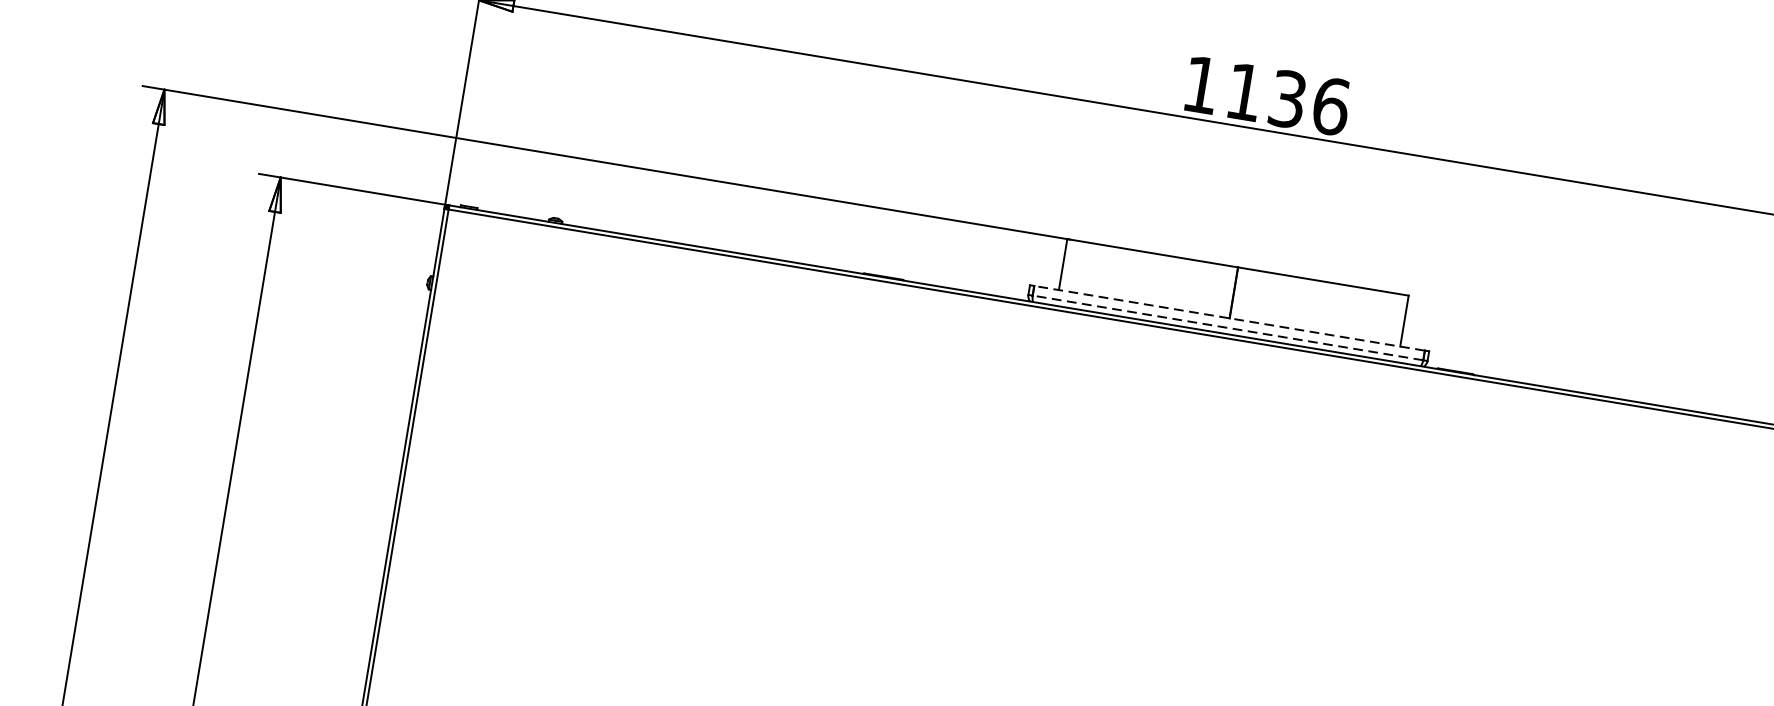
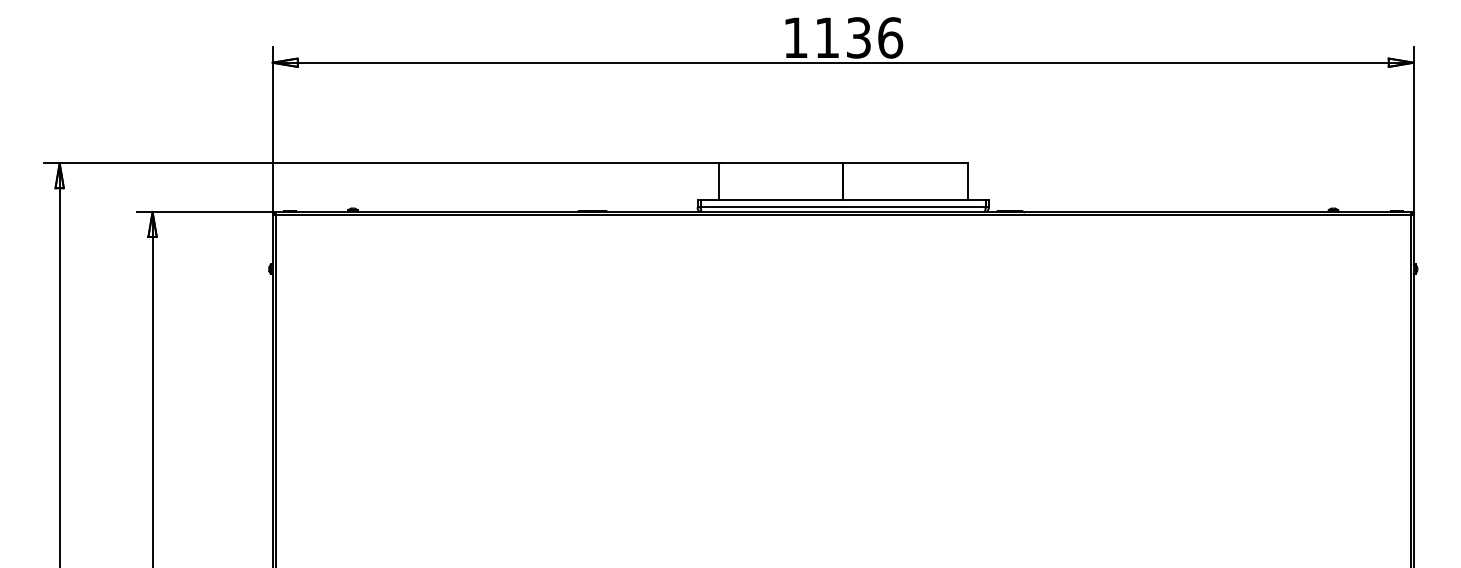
line: (1228, 318) -> (842, 200), dashed -> solid
line: (1226, 327) -> (842, 207), dashed -> solid

